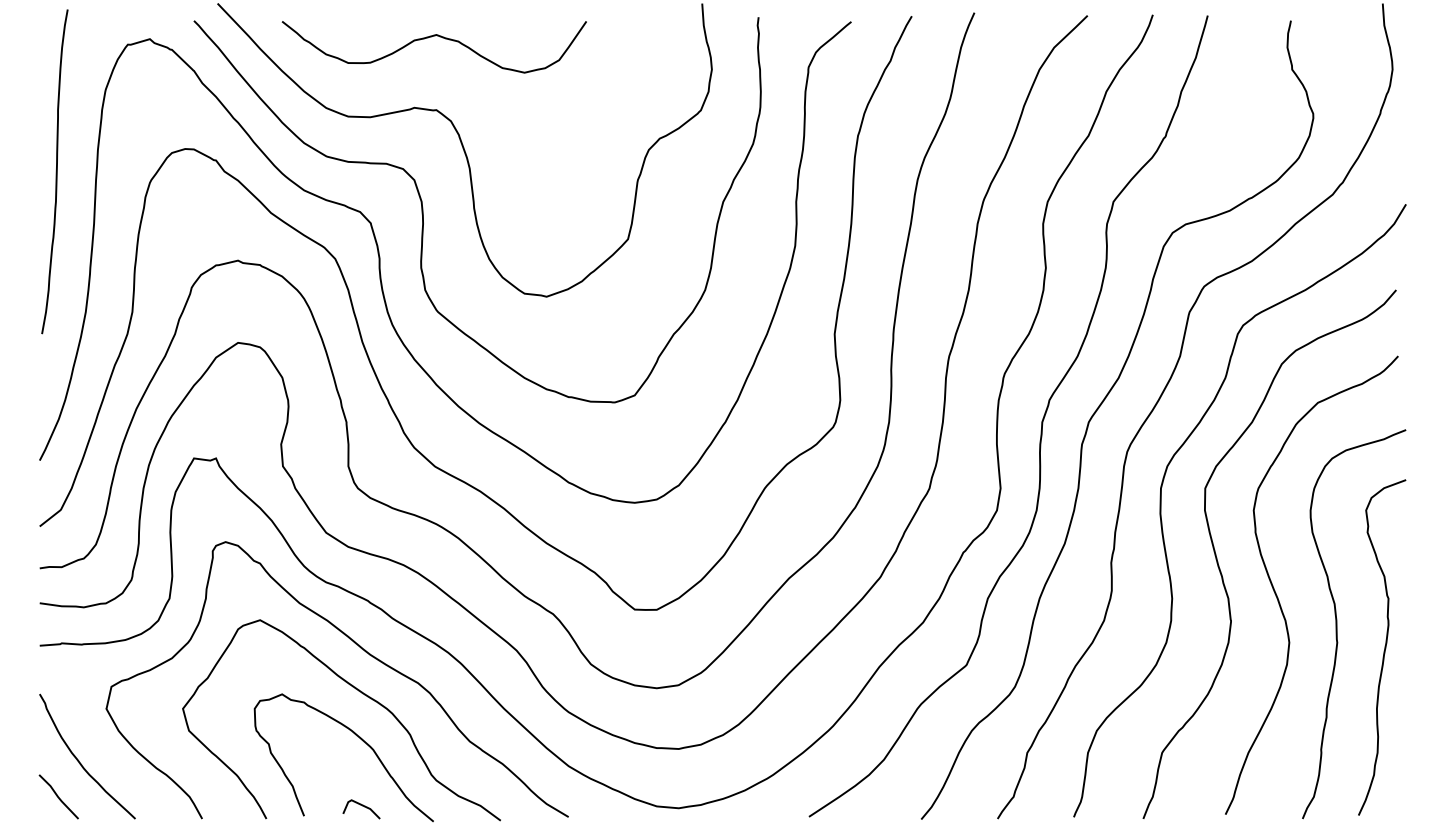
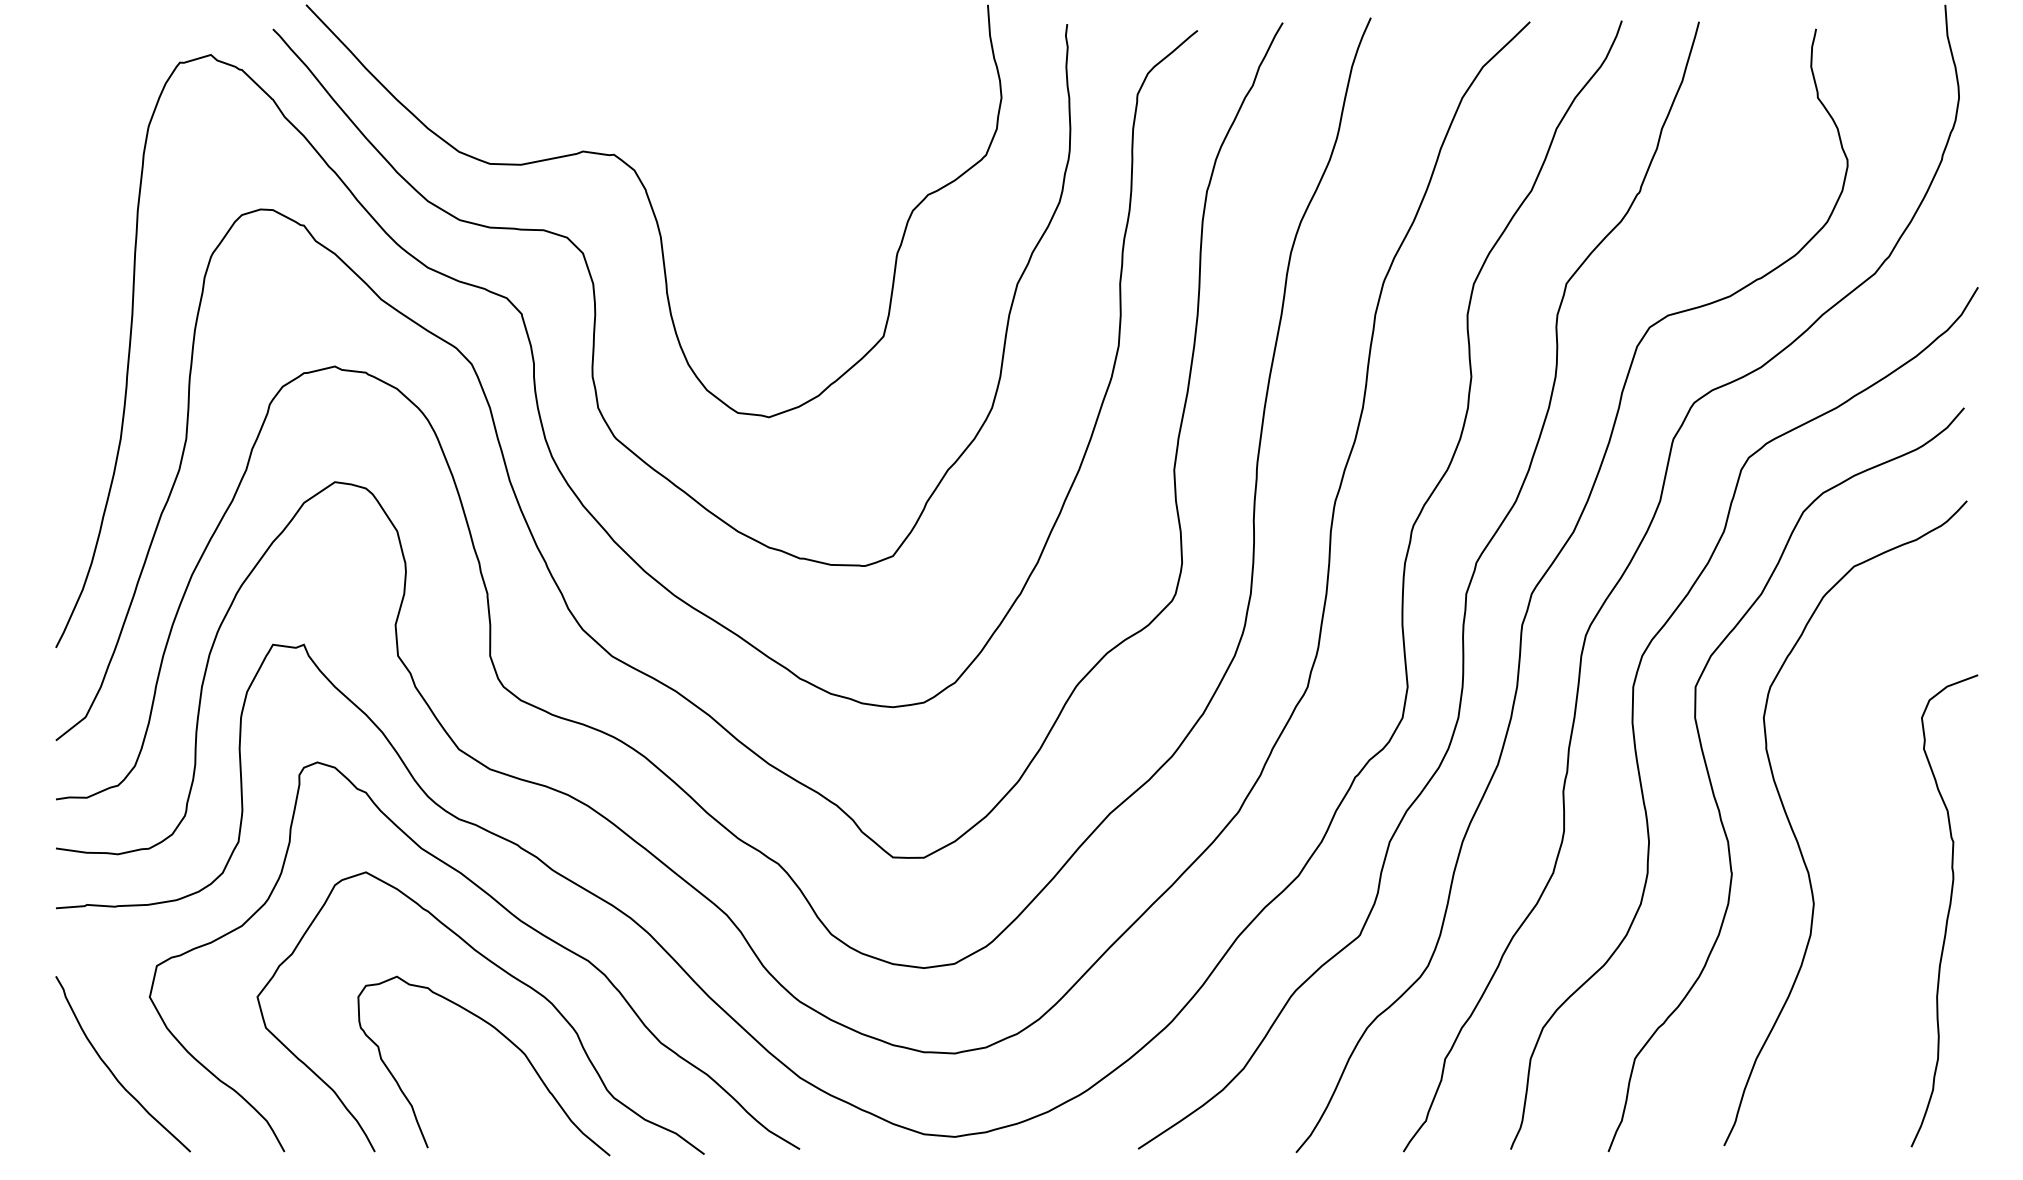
curve: (431, 37) -> (607, 52), removed
curve: (55, 171) -> (78, 241), removed
curve: (1337, 624) -> (1881, 878), removed
line: (58, 796) -> (82, 1120), removed
line: (362, 806) -> (509, 1134), removed

